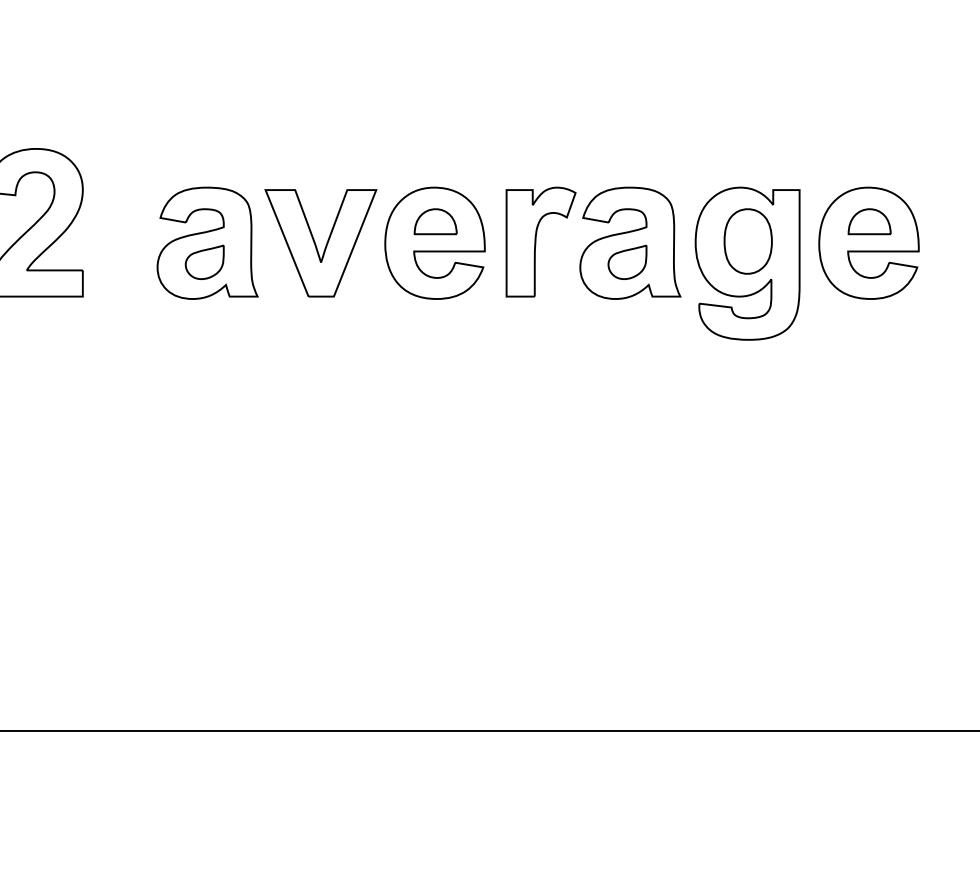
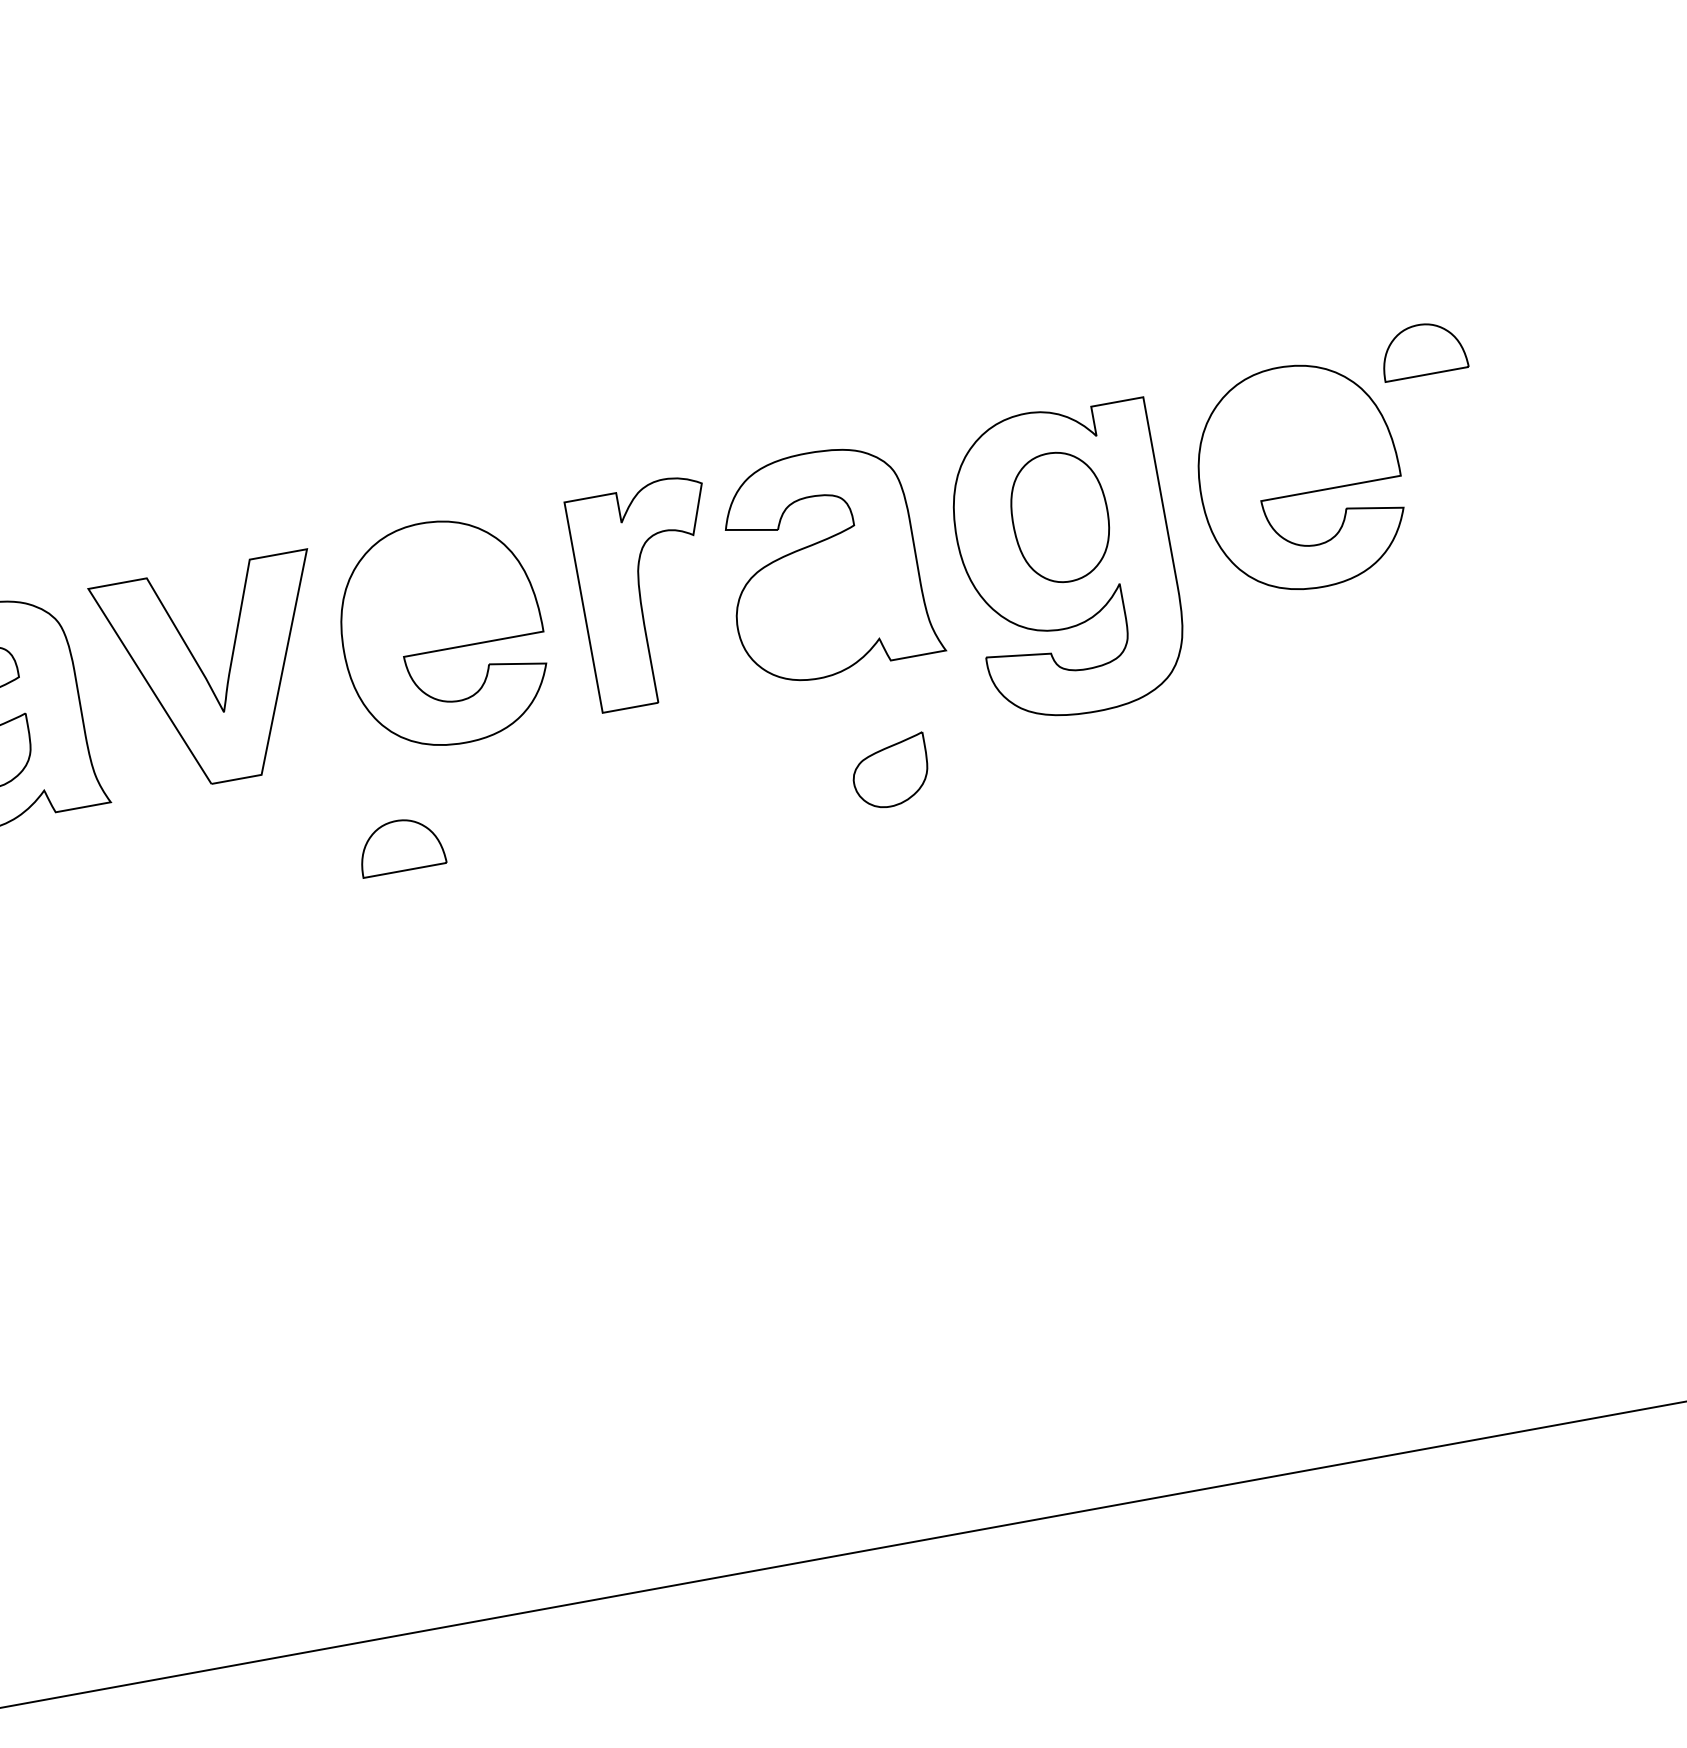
part: (435, 221) -> (400, 845), moved
part: (869, 221) -> (1422, 349), moved
part: (627, 261) -> (890, 770), moved

